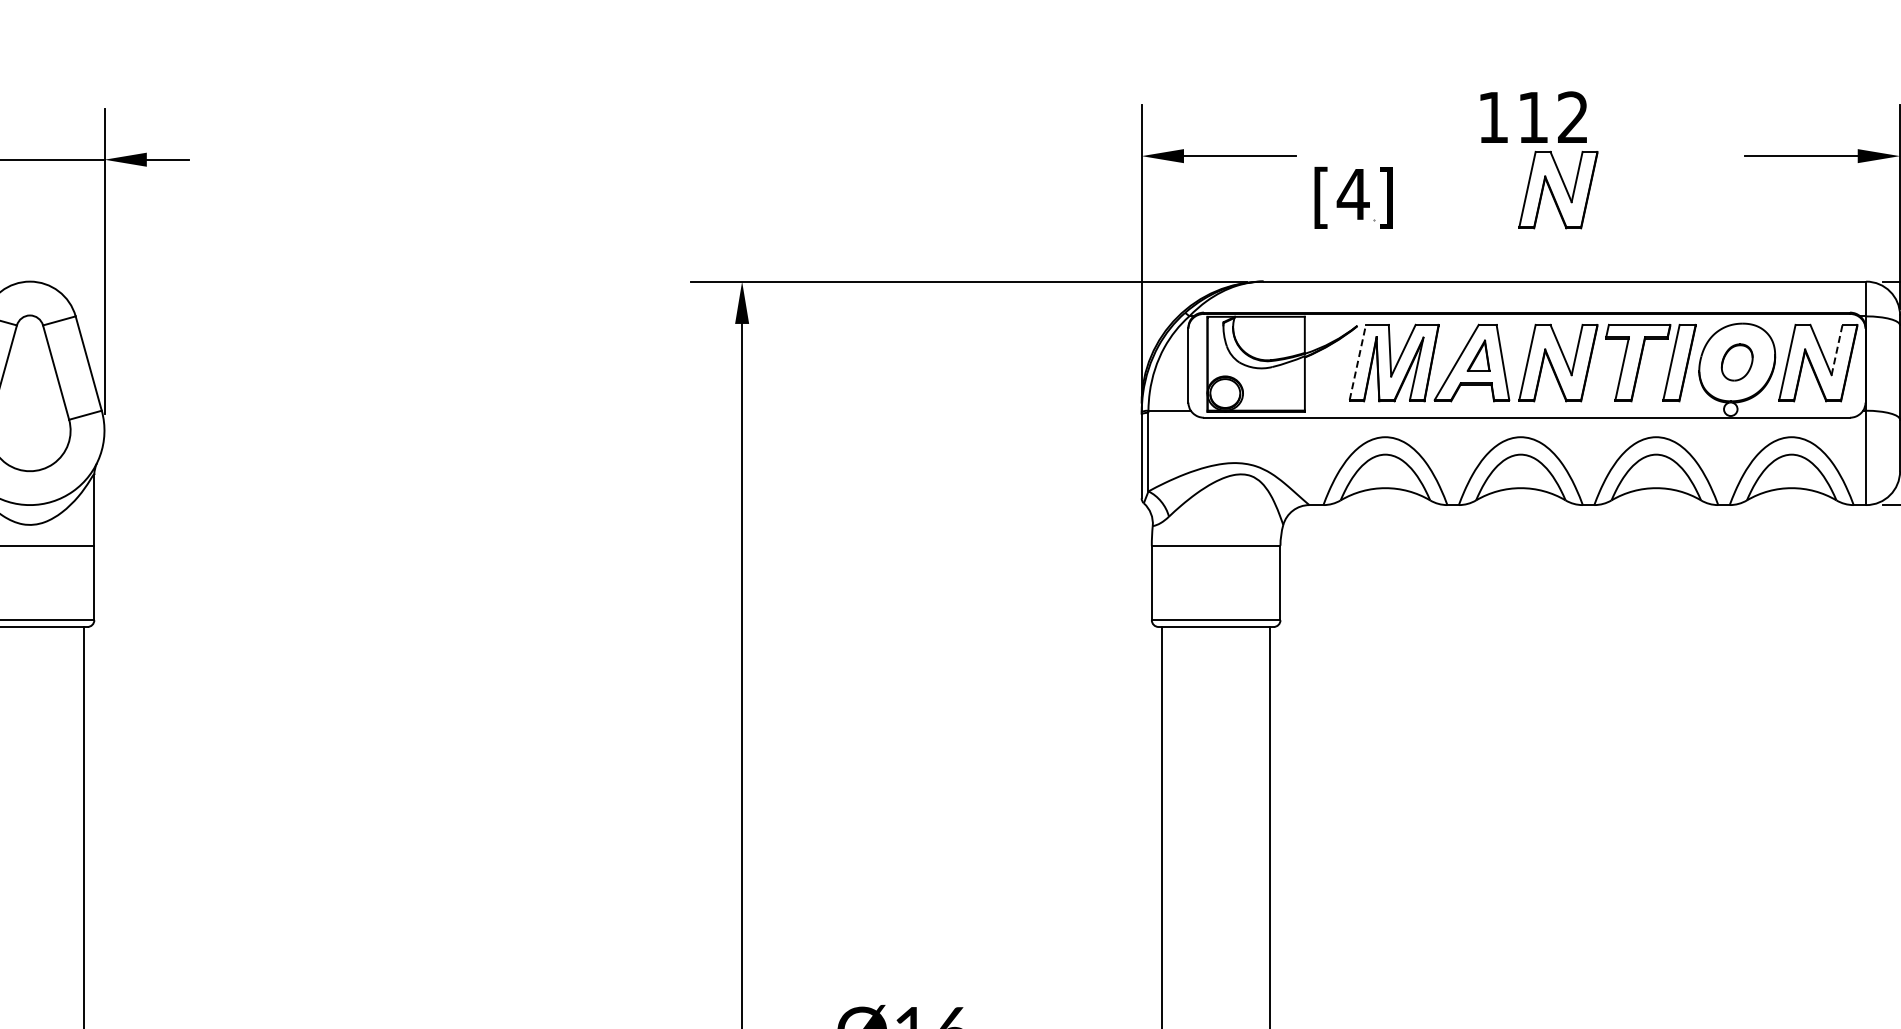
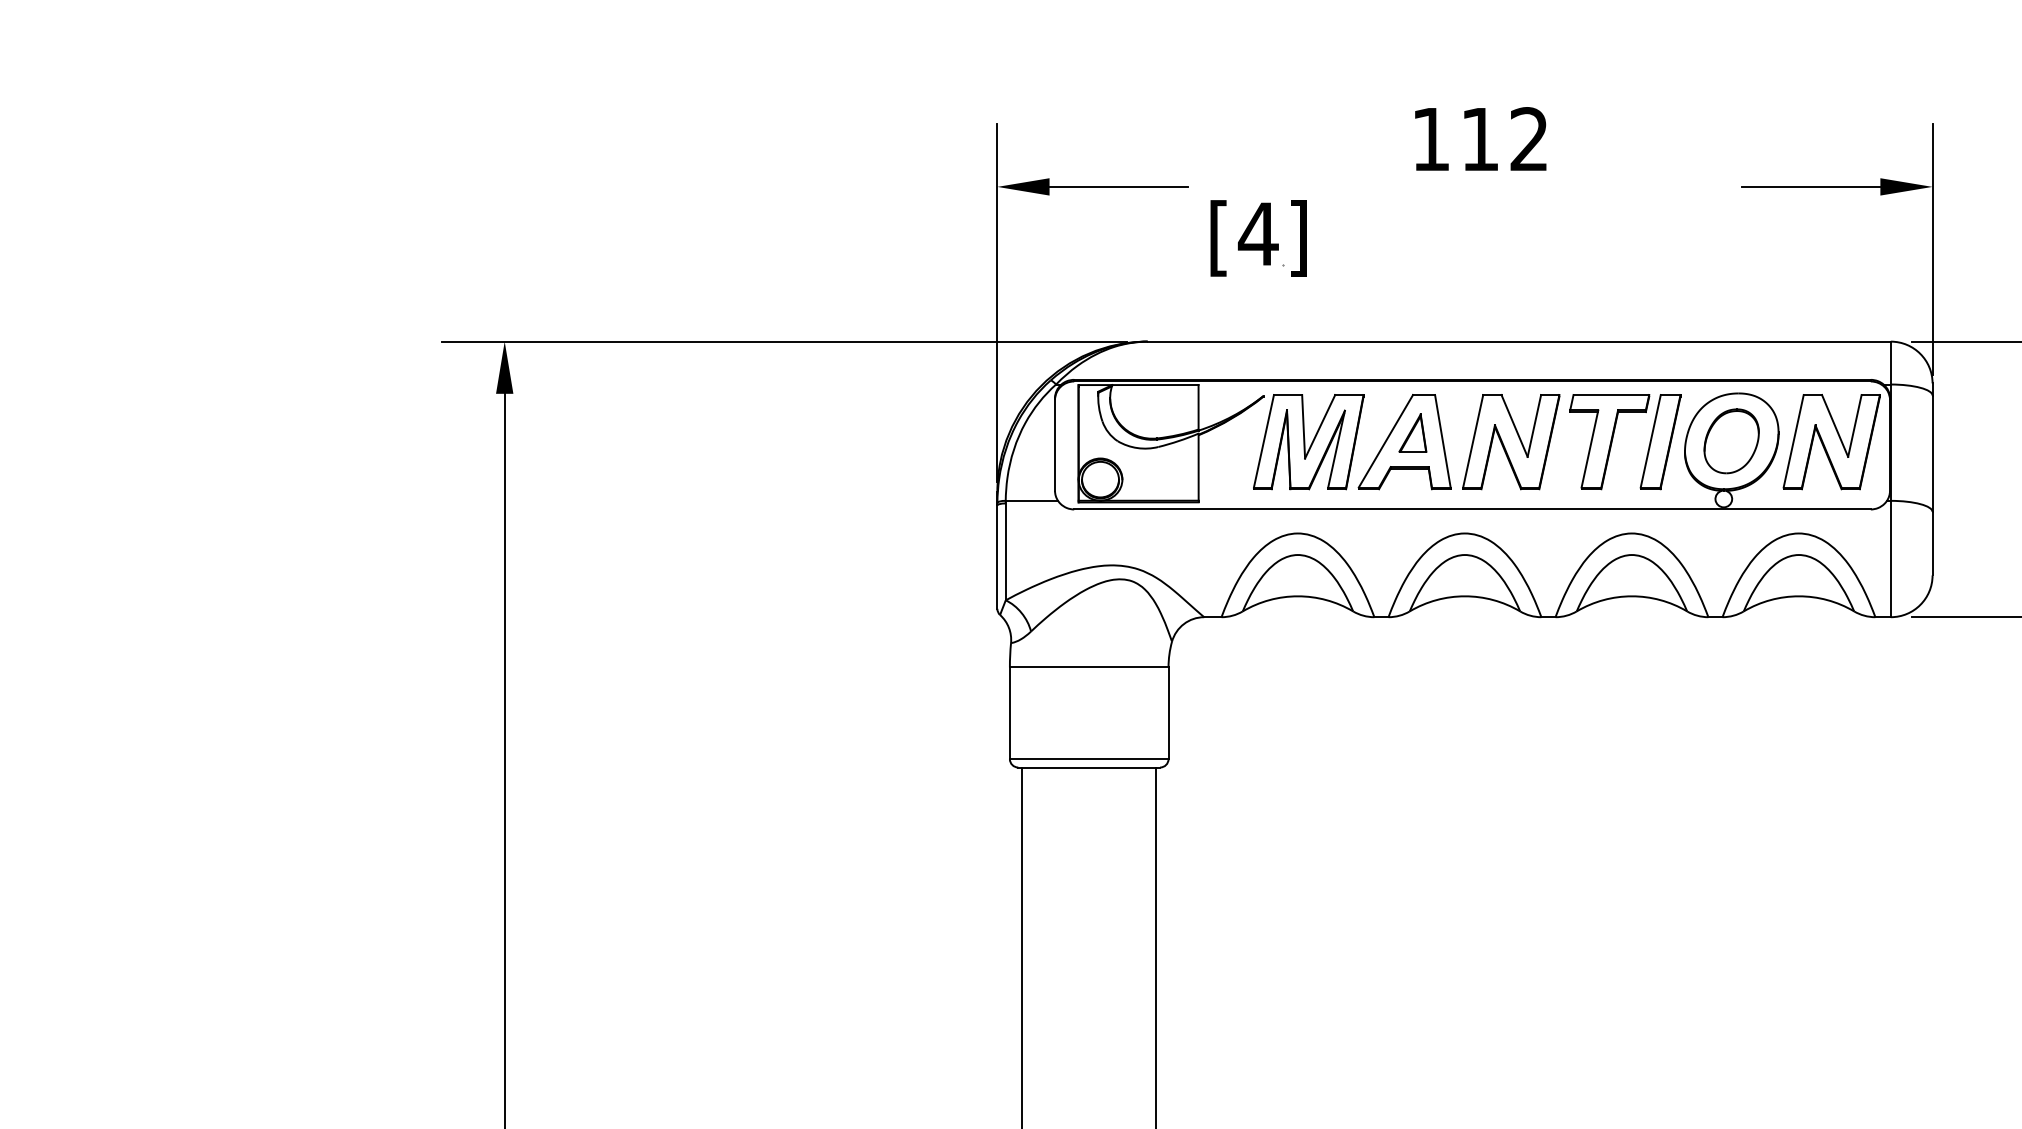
part: (1558, 189) -> (1511, 228), removed
line: (1837, 350) -> (1855, 426), dashed -> solid
line: (1357, 361) -> (1263, 440), dashed -> solid
part: (1737, 362) -> (1732, 441), size x1.43

